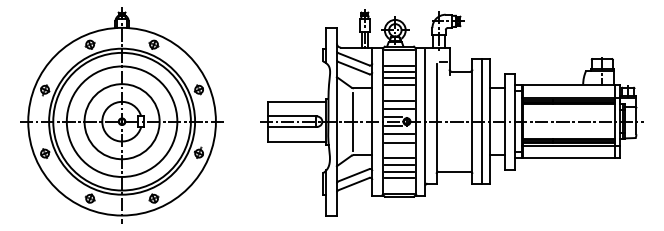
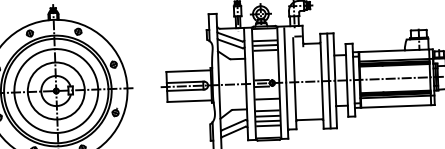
line: (399, 85) -> (265, 55), removed
line: (399, 100) -> (266, 67), removed
line: (399, 109) -> (266, 74), removed
line: (352, 121) -> (231, 84), removed
line: (399, 134) -> (267, 93), removed

